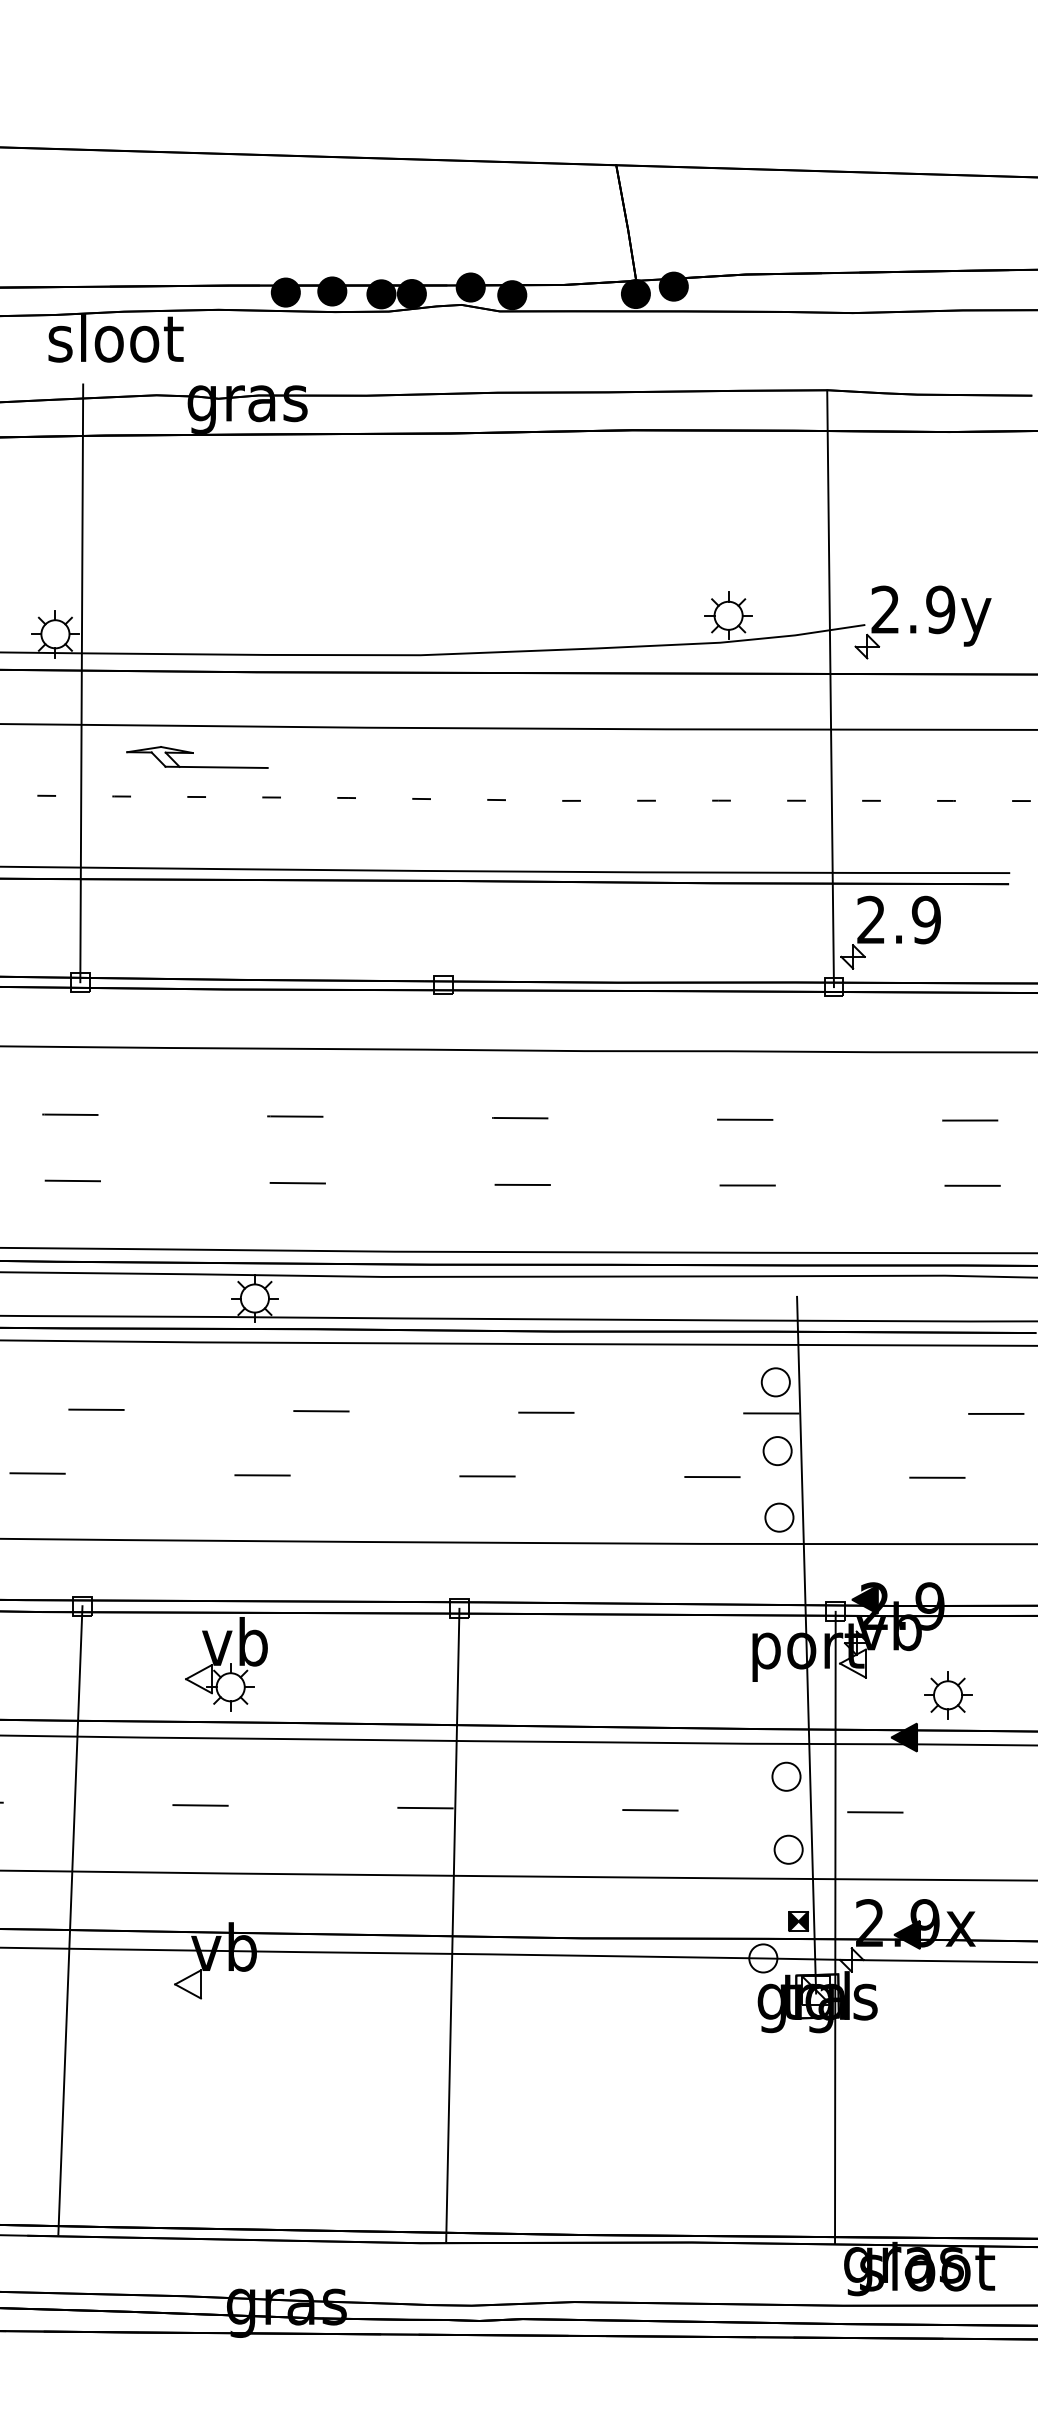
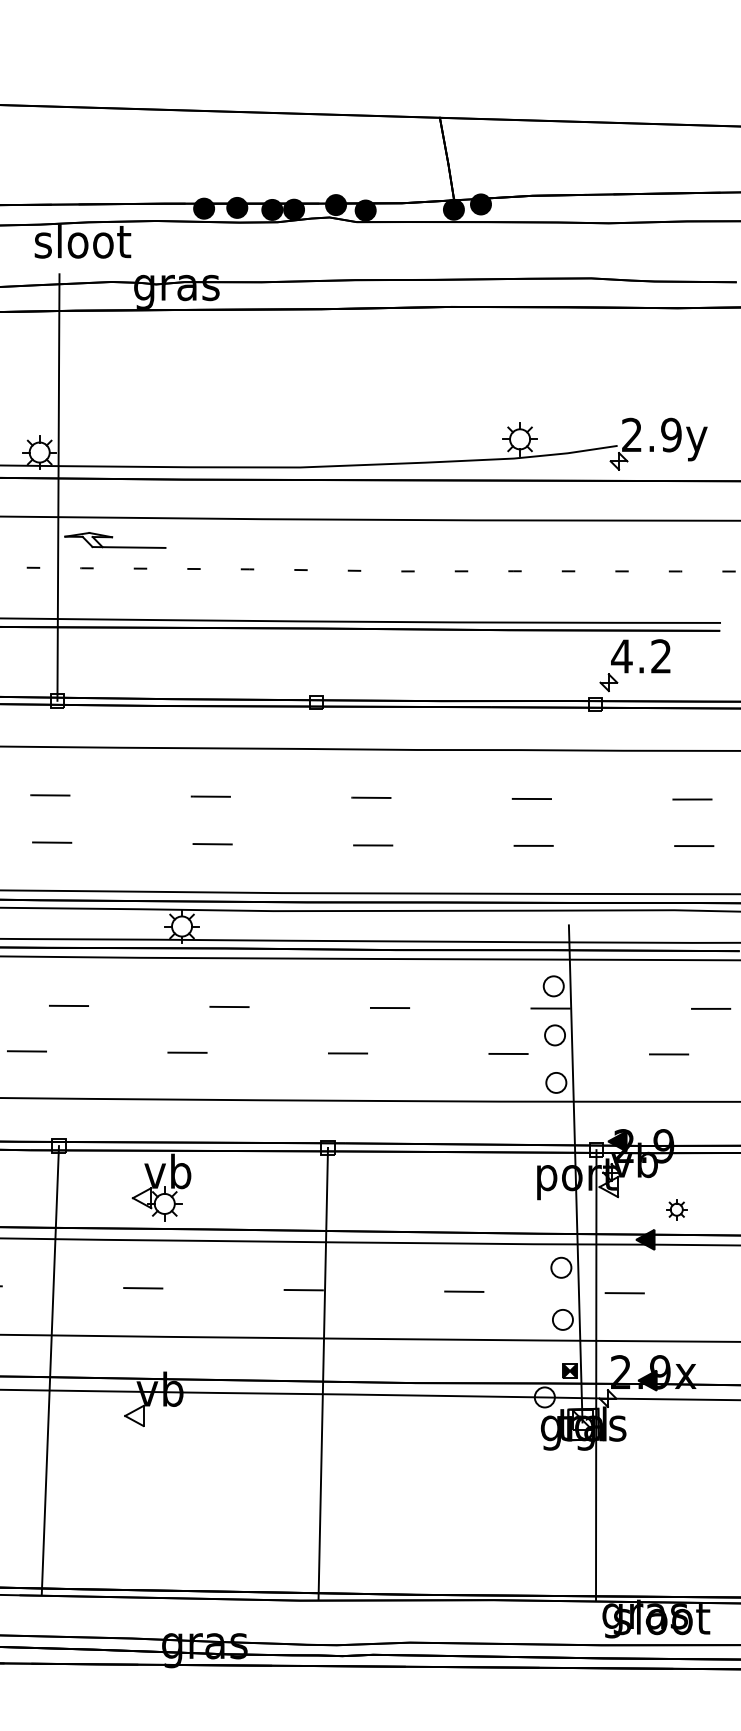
line: (830, 688) -> (592, 491), removed
part: (197, 757) -> (115, 540), moved
text: (898, 919) -> (641, 656), 2.9 -> 4.2
part: (948, 1695) -> (676, 1209), size x0.6

